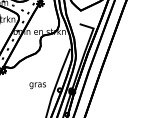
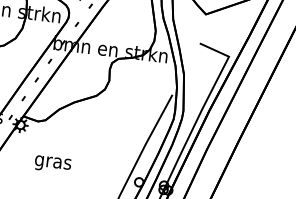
text: (37, 85) -> (52, 163), moved

